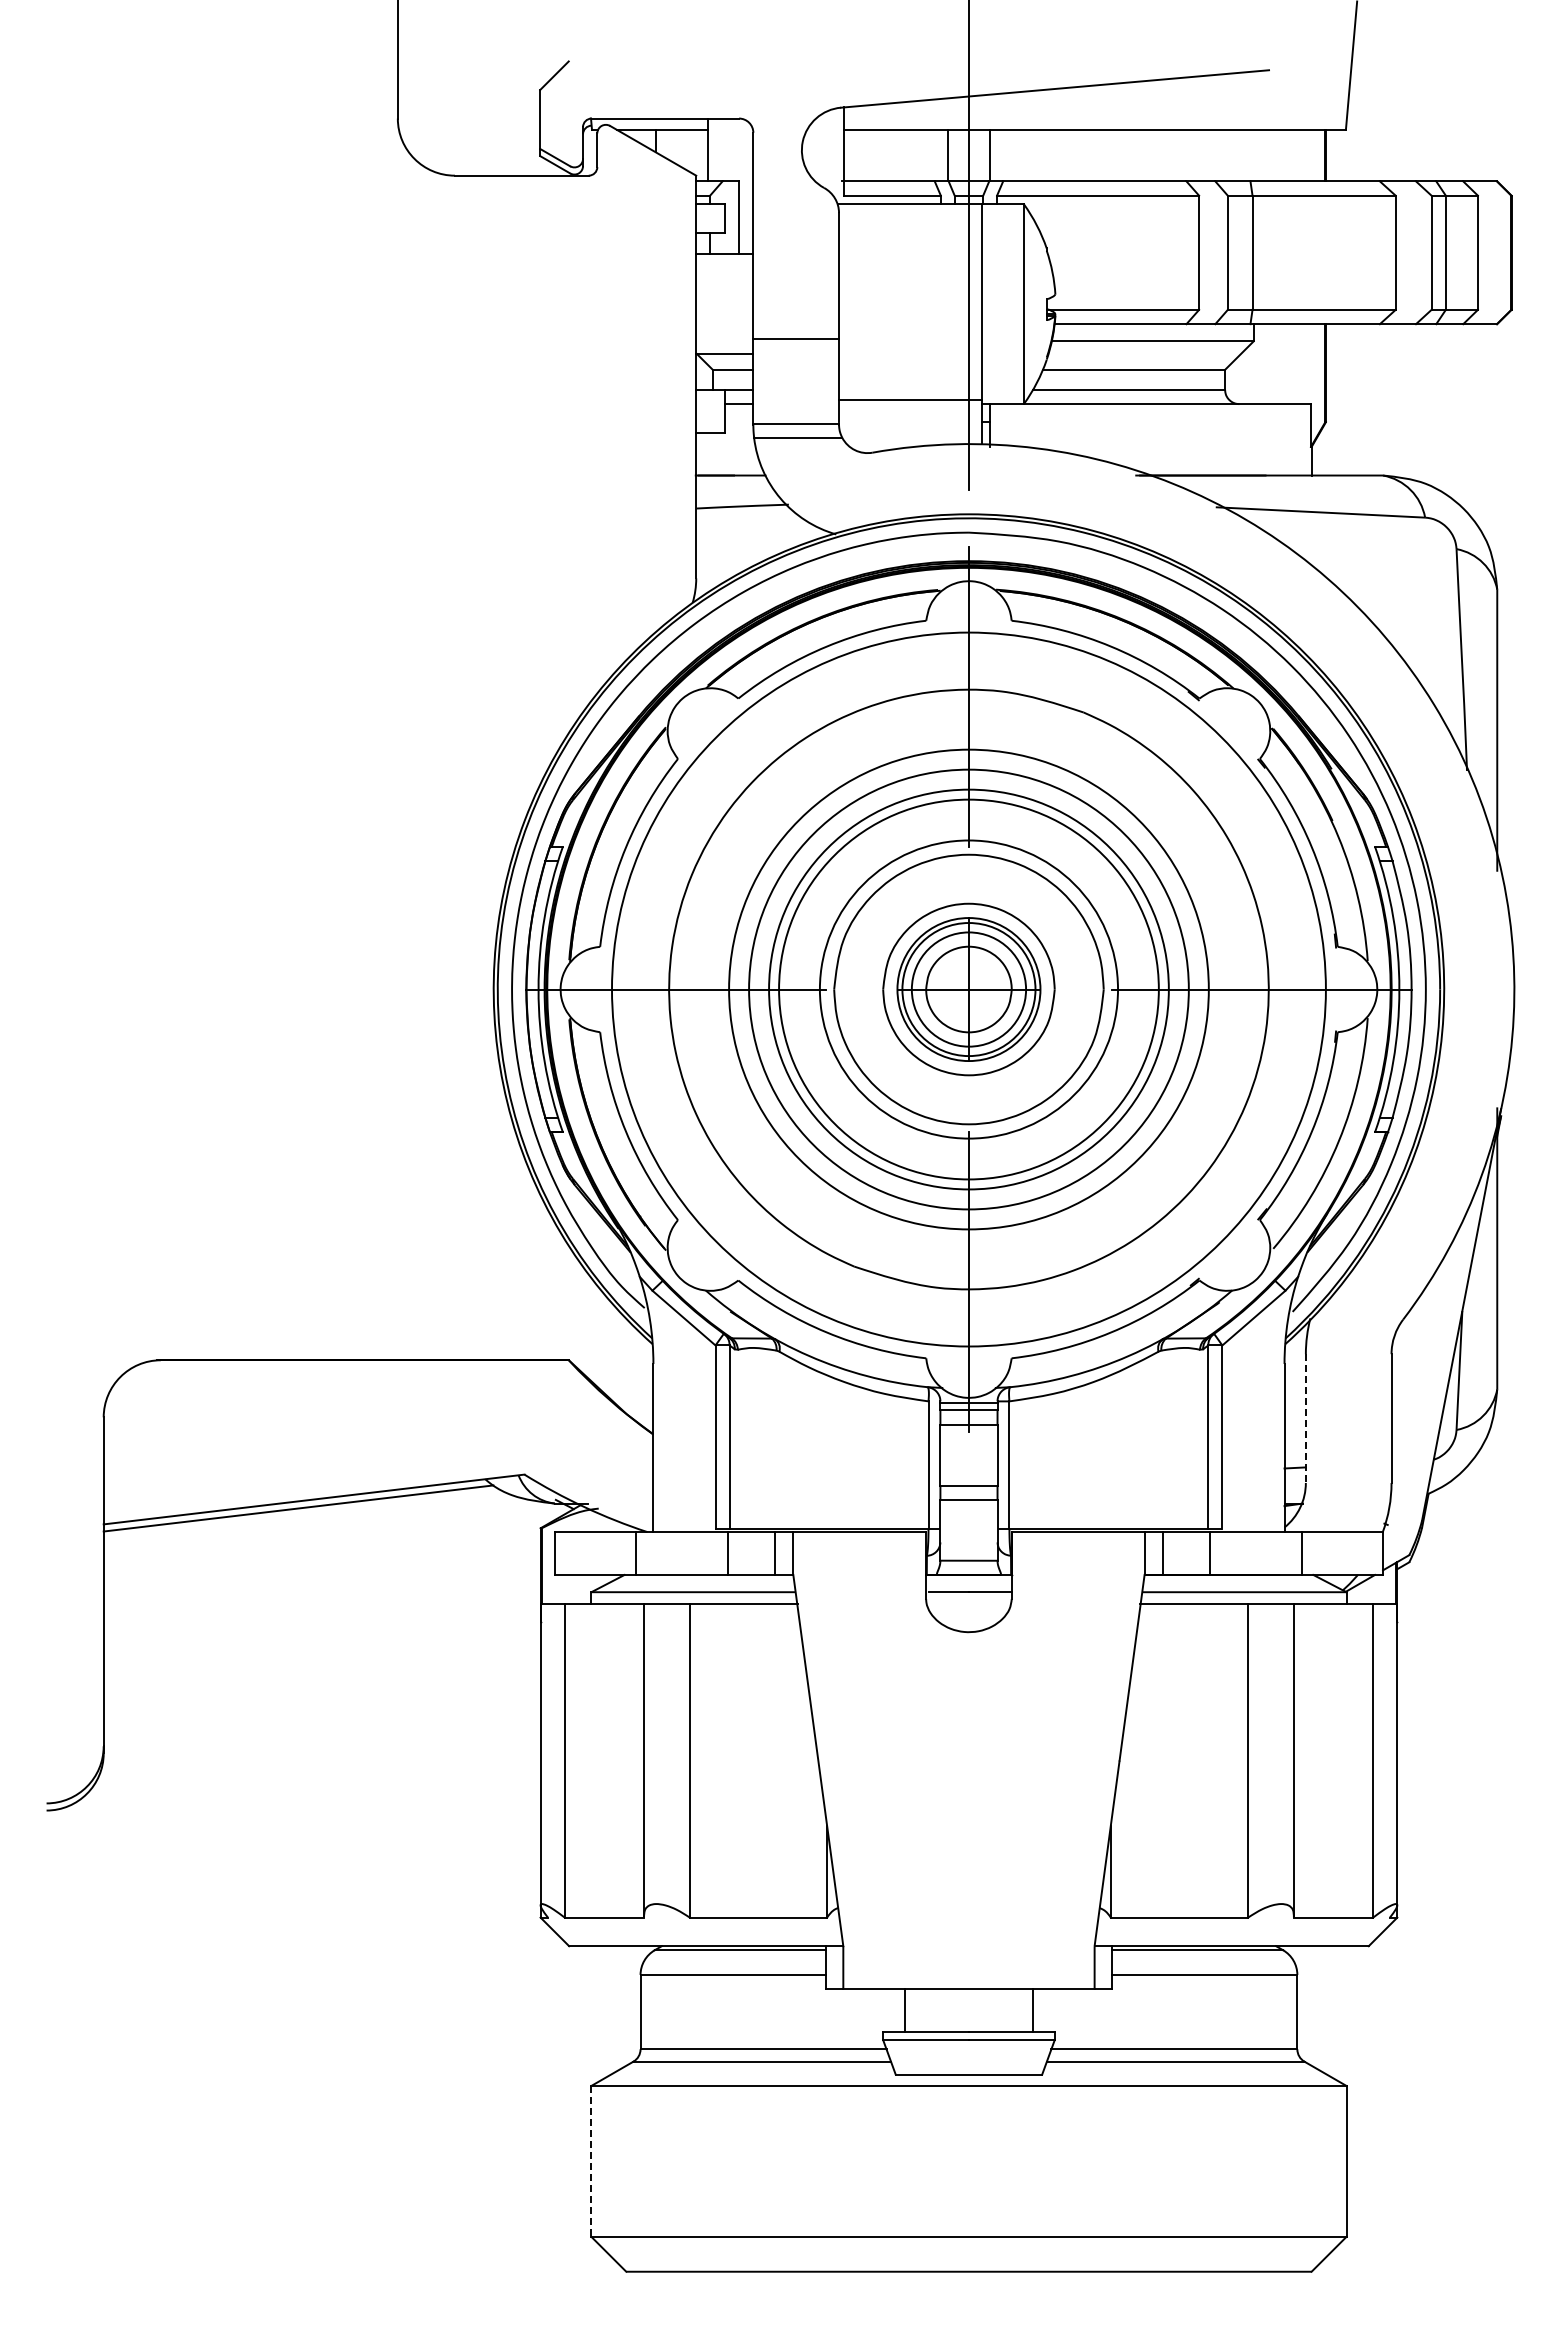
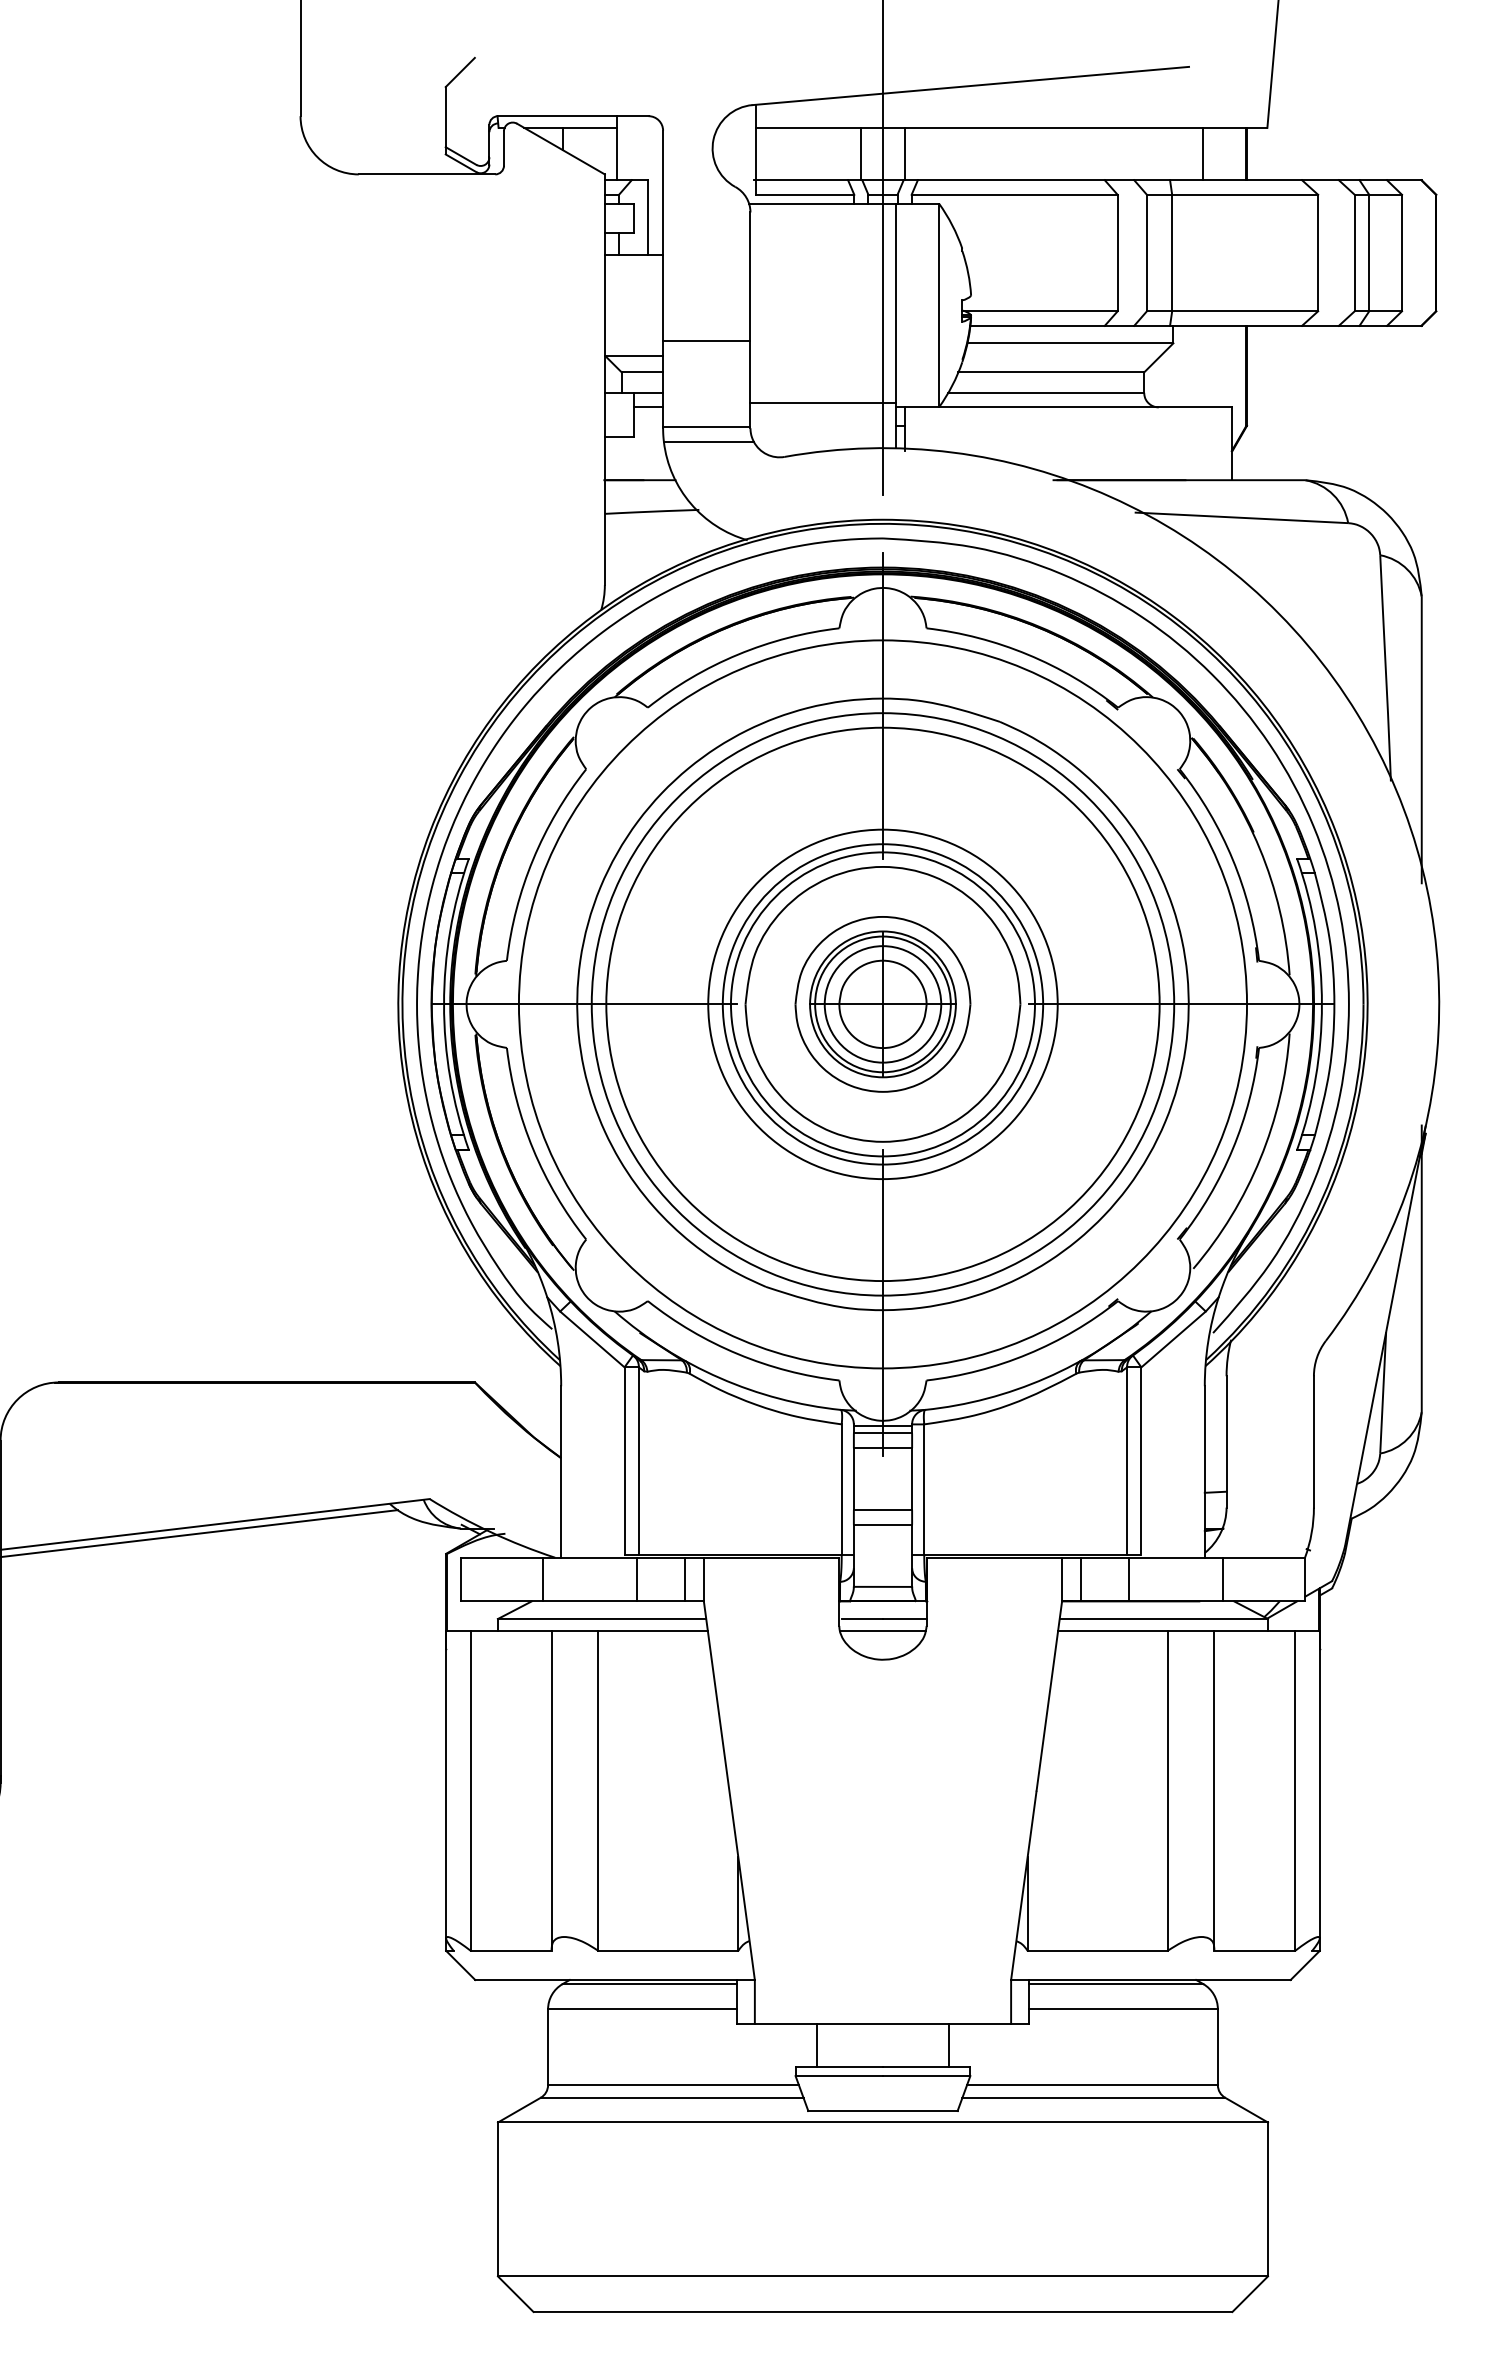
line: (1282, 155) -> (1202, 153), added
circle: (968, 989) -> (882, 1004), size x0.71
circle: (968, 989) -> (882, 1004), size x0.71
circle: (968, 989) -> (882, 1004), size x1.43
circle: (968, 989) -> (882, 1004), size x1.43
line: (1305, 1419) -> (1226, 1442), dashed -> solid
line: (968, 1603) -> (882, 1630), added
line: (591, 2161) -> (498, 2199), dashed -> solid

